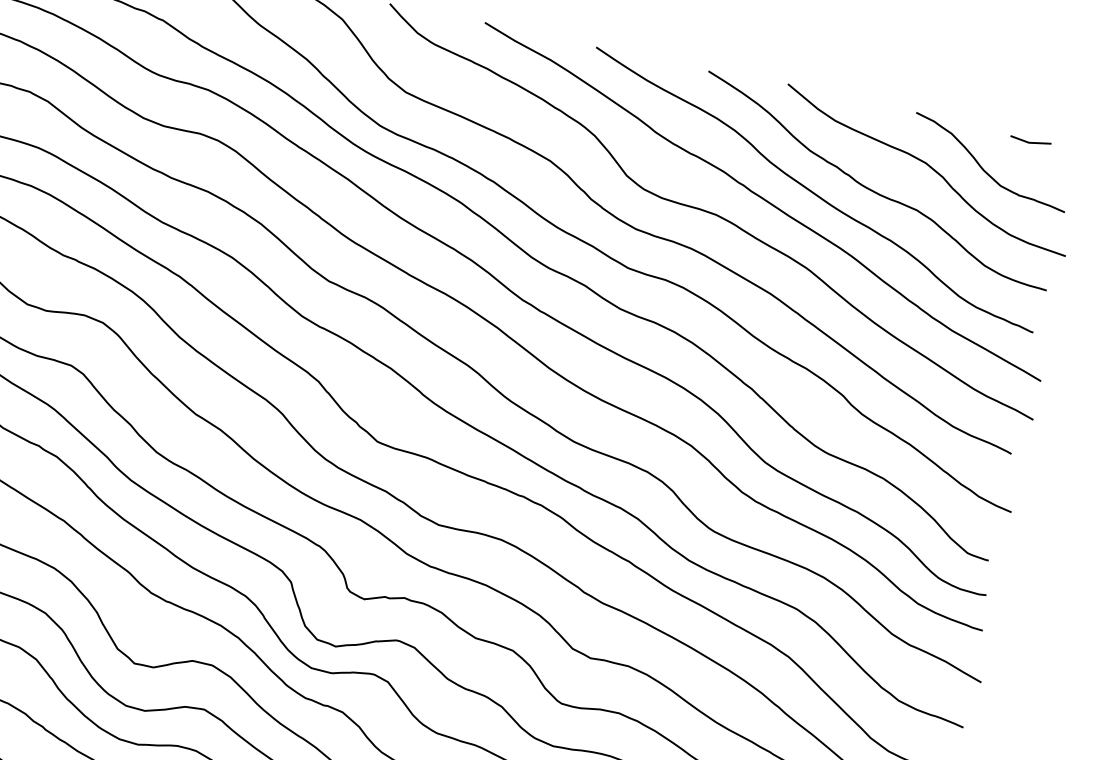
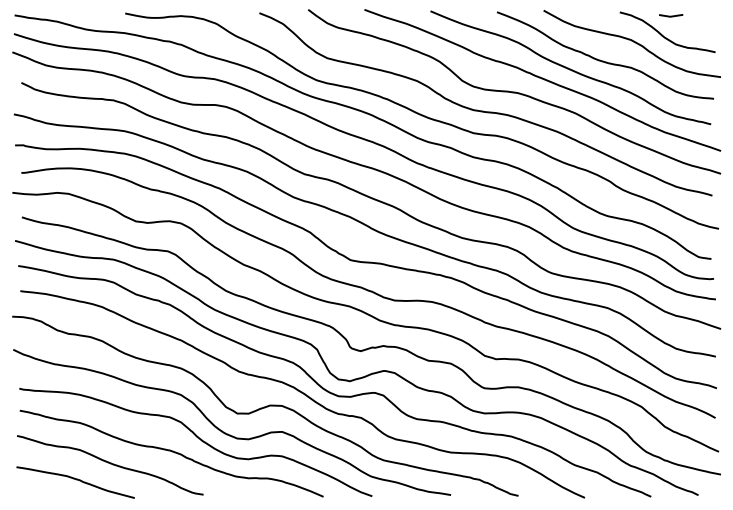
line: (1031, 140) -> (671, 15), moved

